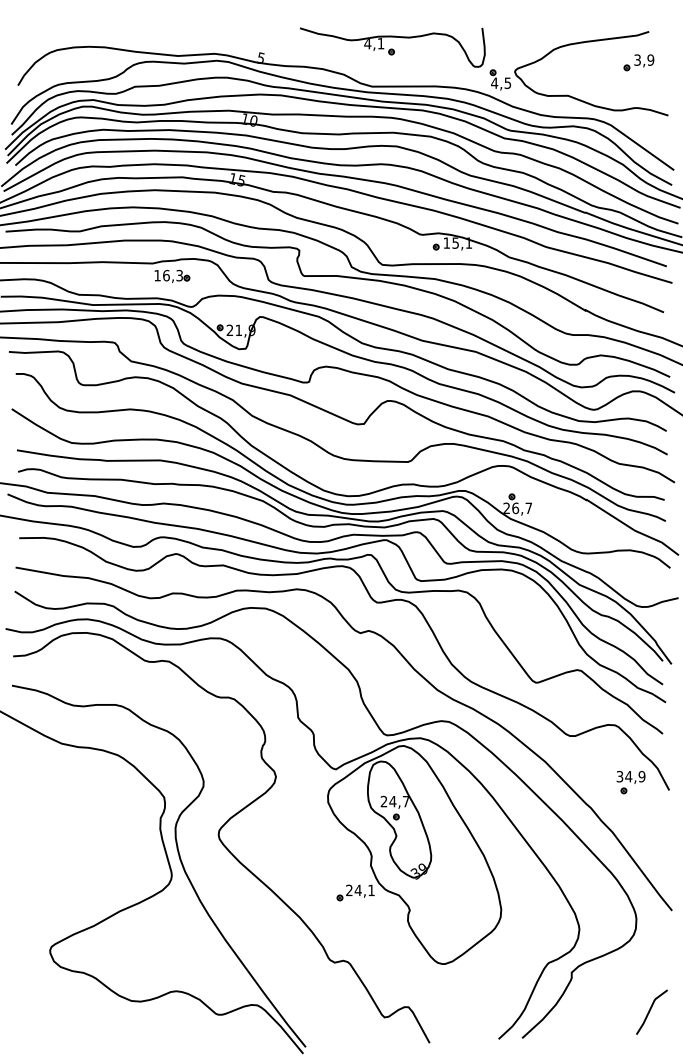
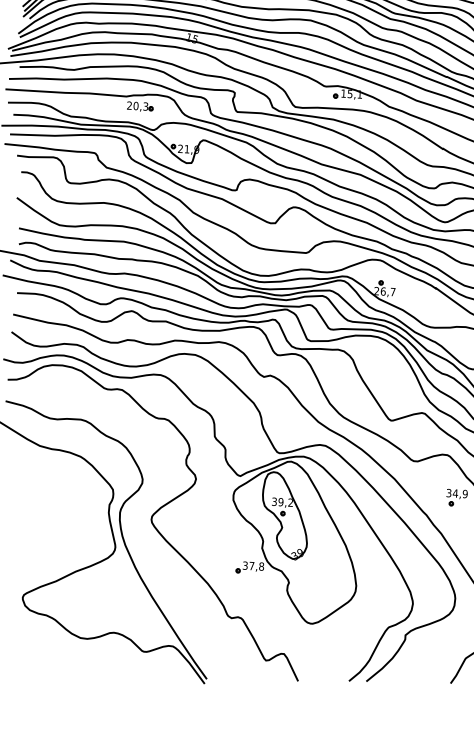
text: (161, 275) -> (132, 105), 16,3 -> 20,3
text: (394, 801) -> (282, 502), 24,7 -> 39,2
text: (360, 890) -> (253, 566), 24,1 -> 37,8

